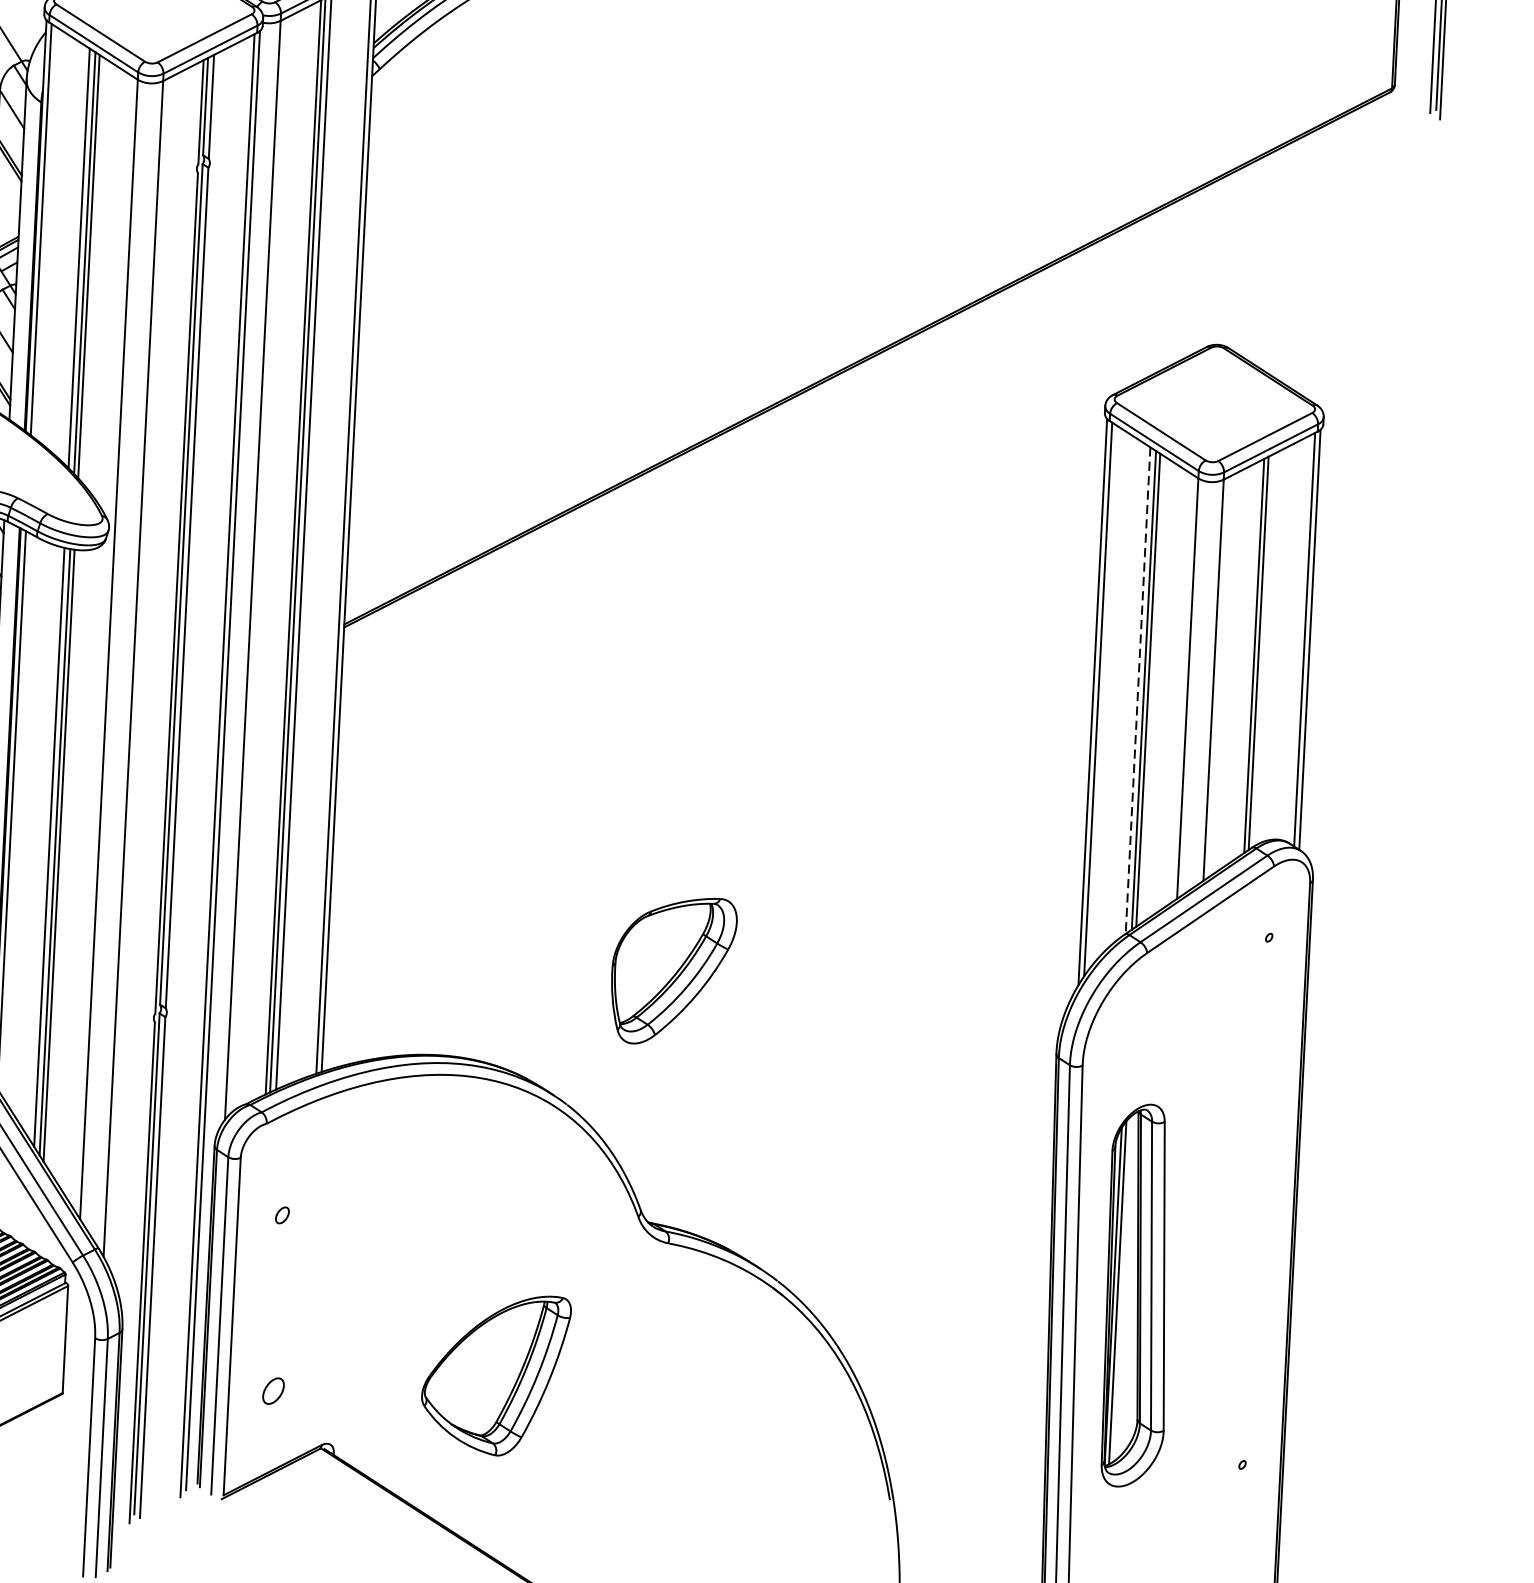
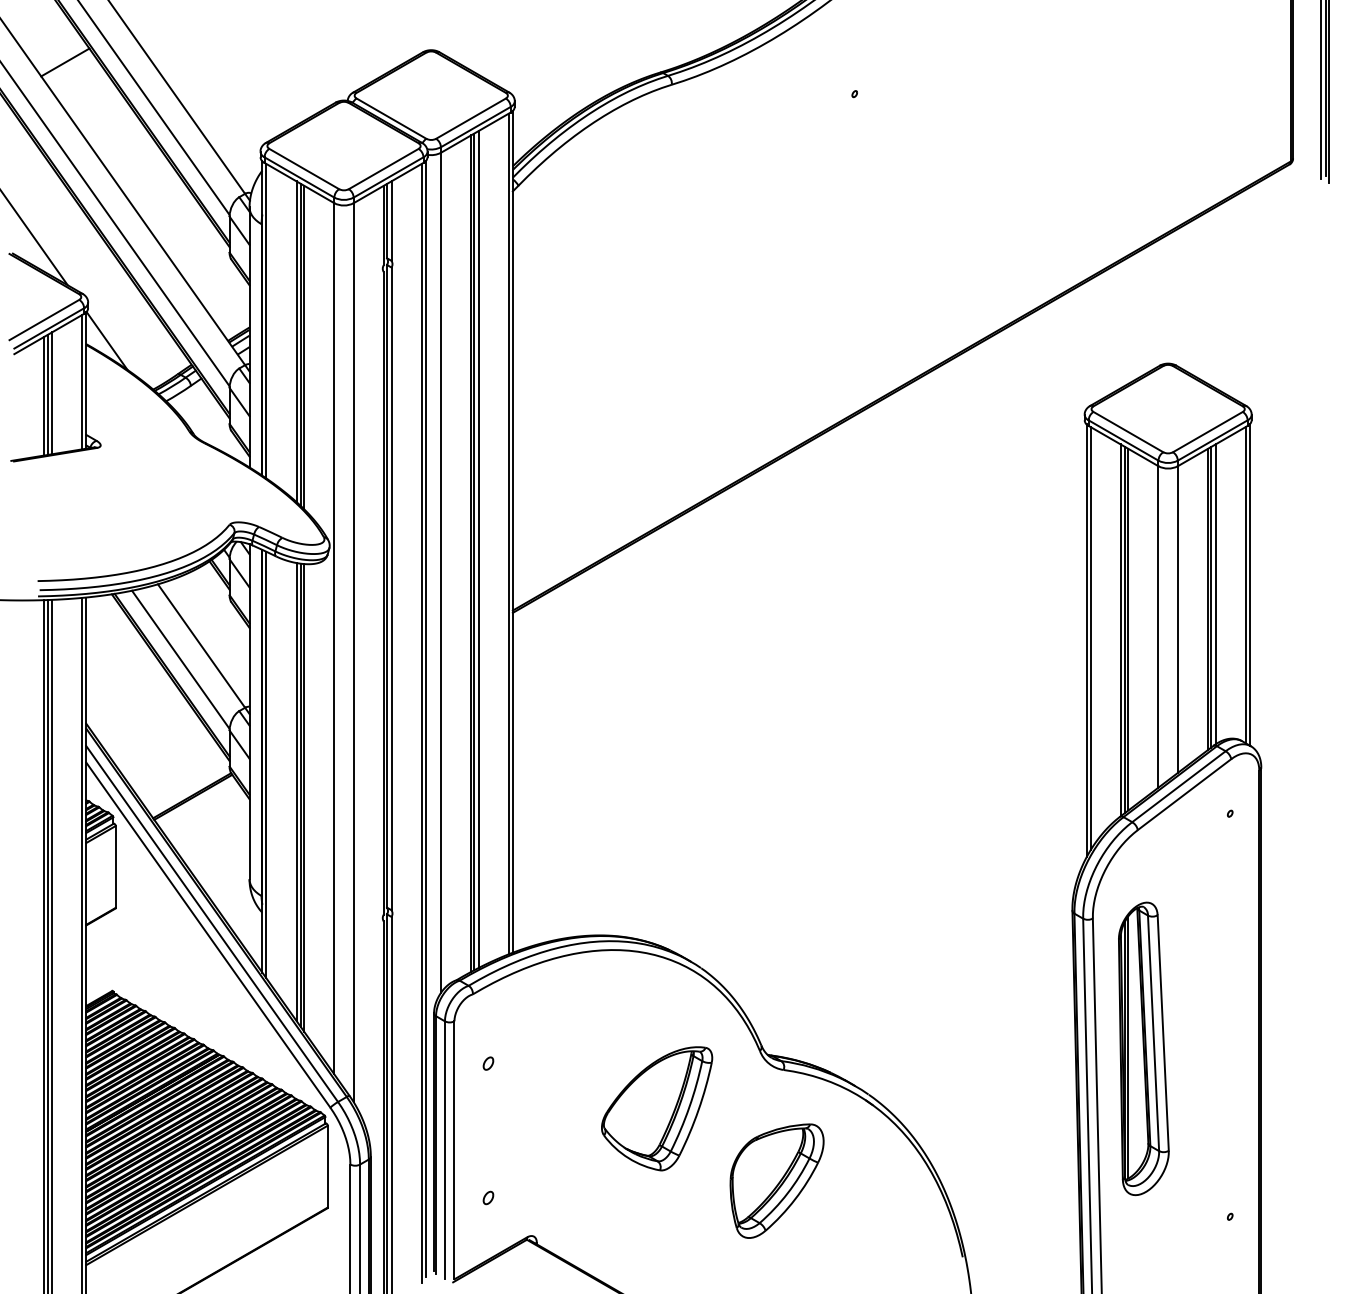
line: (1264, 649) -> (1215, 594), added
line: (1137, 690) -> (1120, 630), dashed -> solid
part: (672, 970) -> (776, 1180), moved
part: (1137, 1295) -> (1143, 1048), moved
part: (496, 1374) -> (657, 1108), moved
part: (273, 1390) -> (488, 1197), size x0.62

